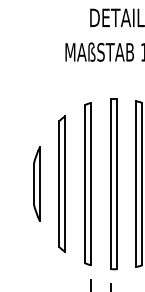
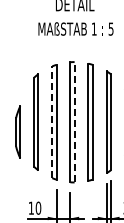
part: (35, 183) -> (17, 131), moved
line: (116, 183) -> (74, 121), solid -> dashed
line: (85, 184) -> (52, 122), solid -> dashed

